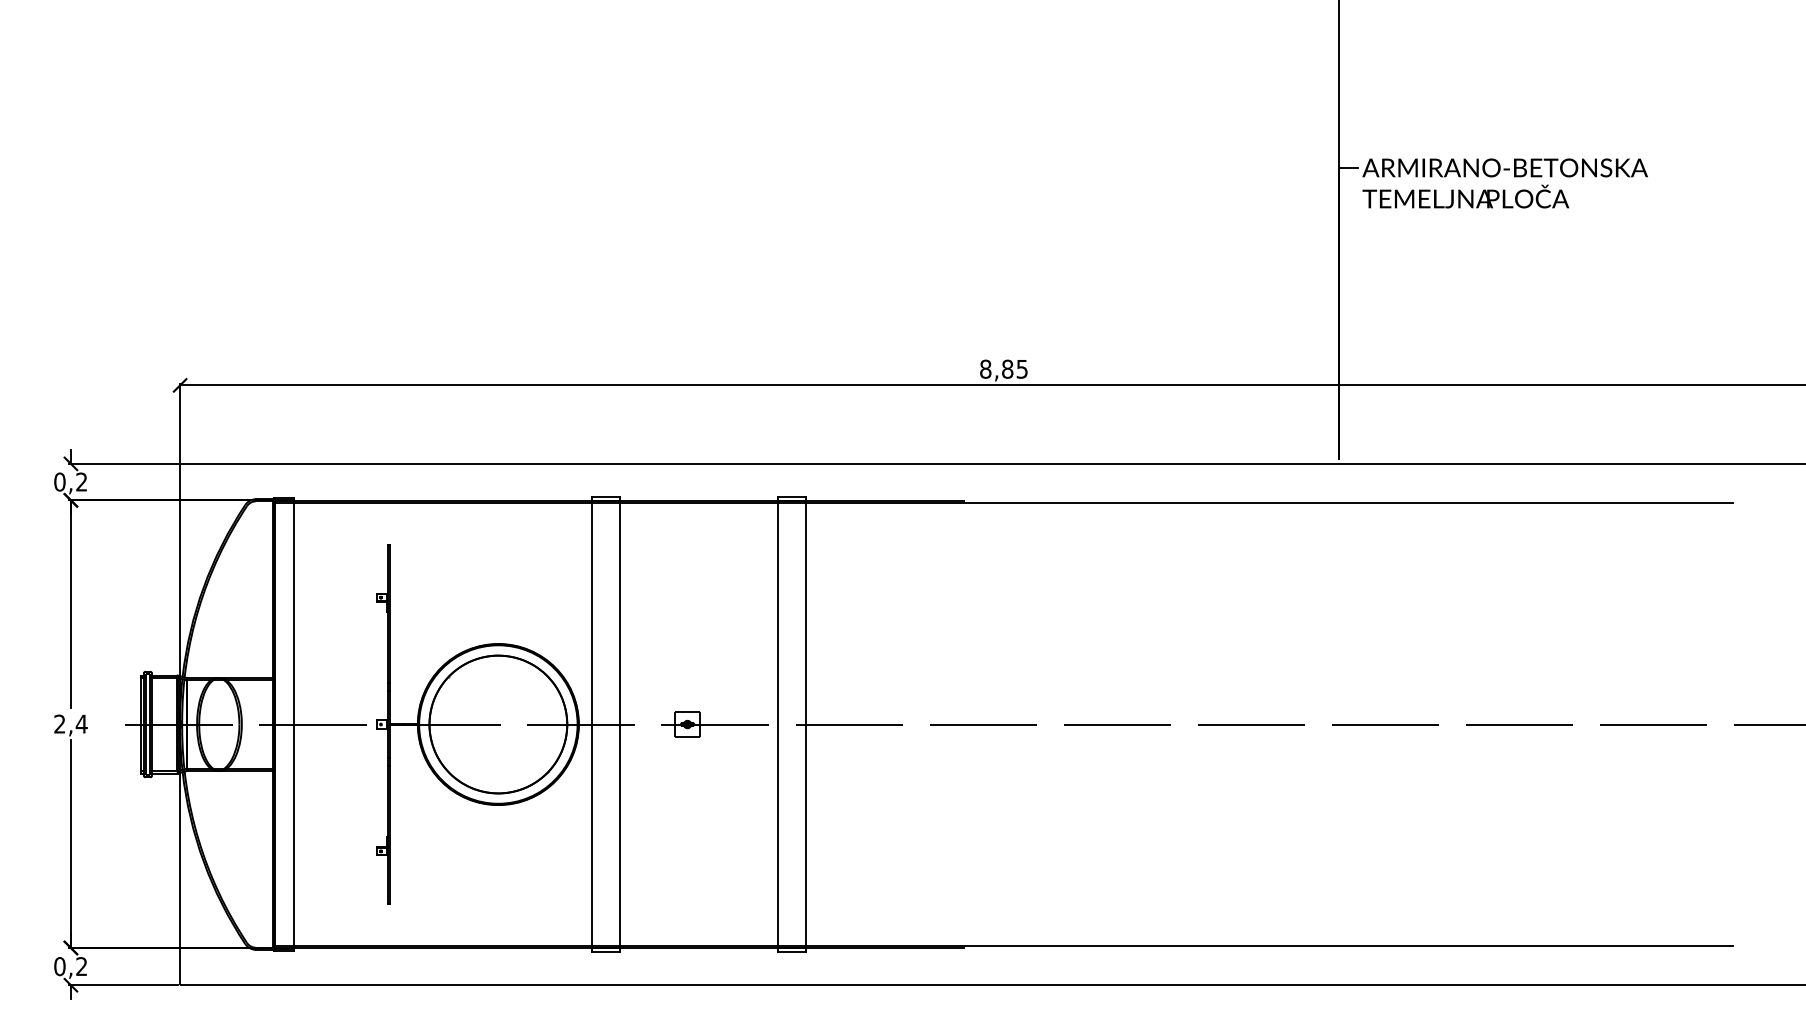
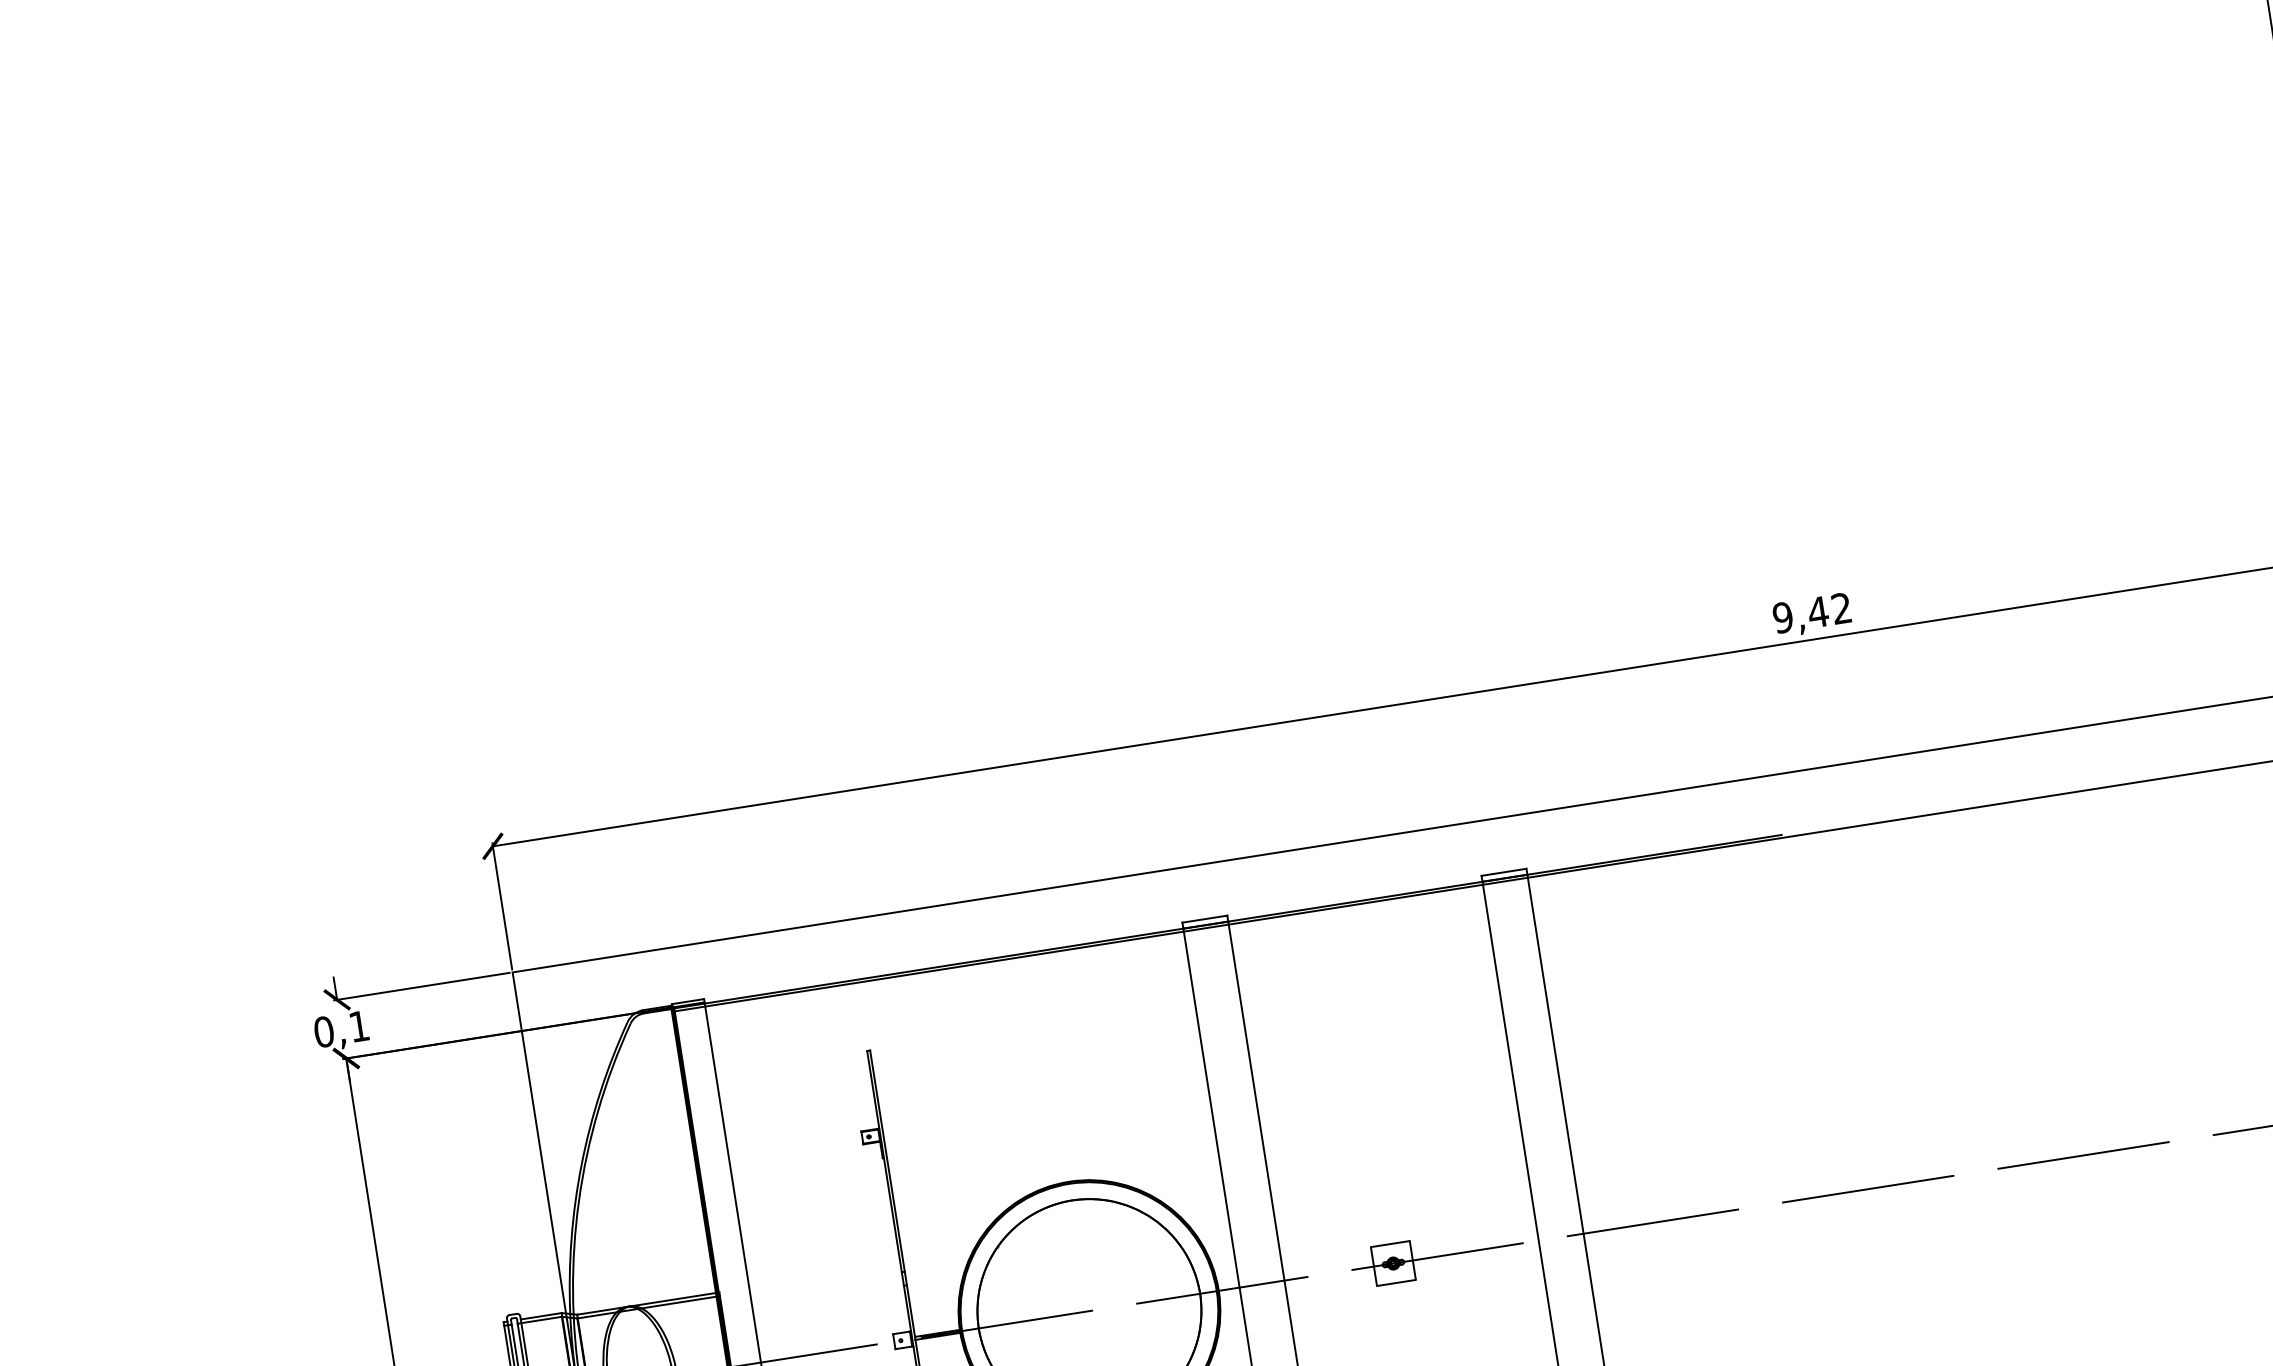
text: (1003, 368) -> (1811, 612), 8,85 -> 9,42
text: (81, 481) -> (358, 1025), 0,2 -> 0,1

